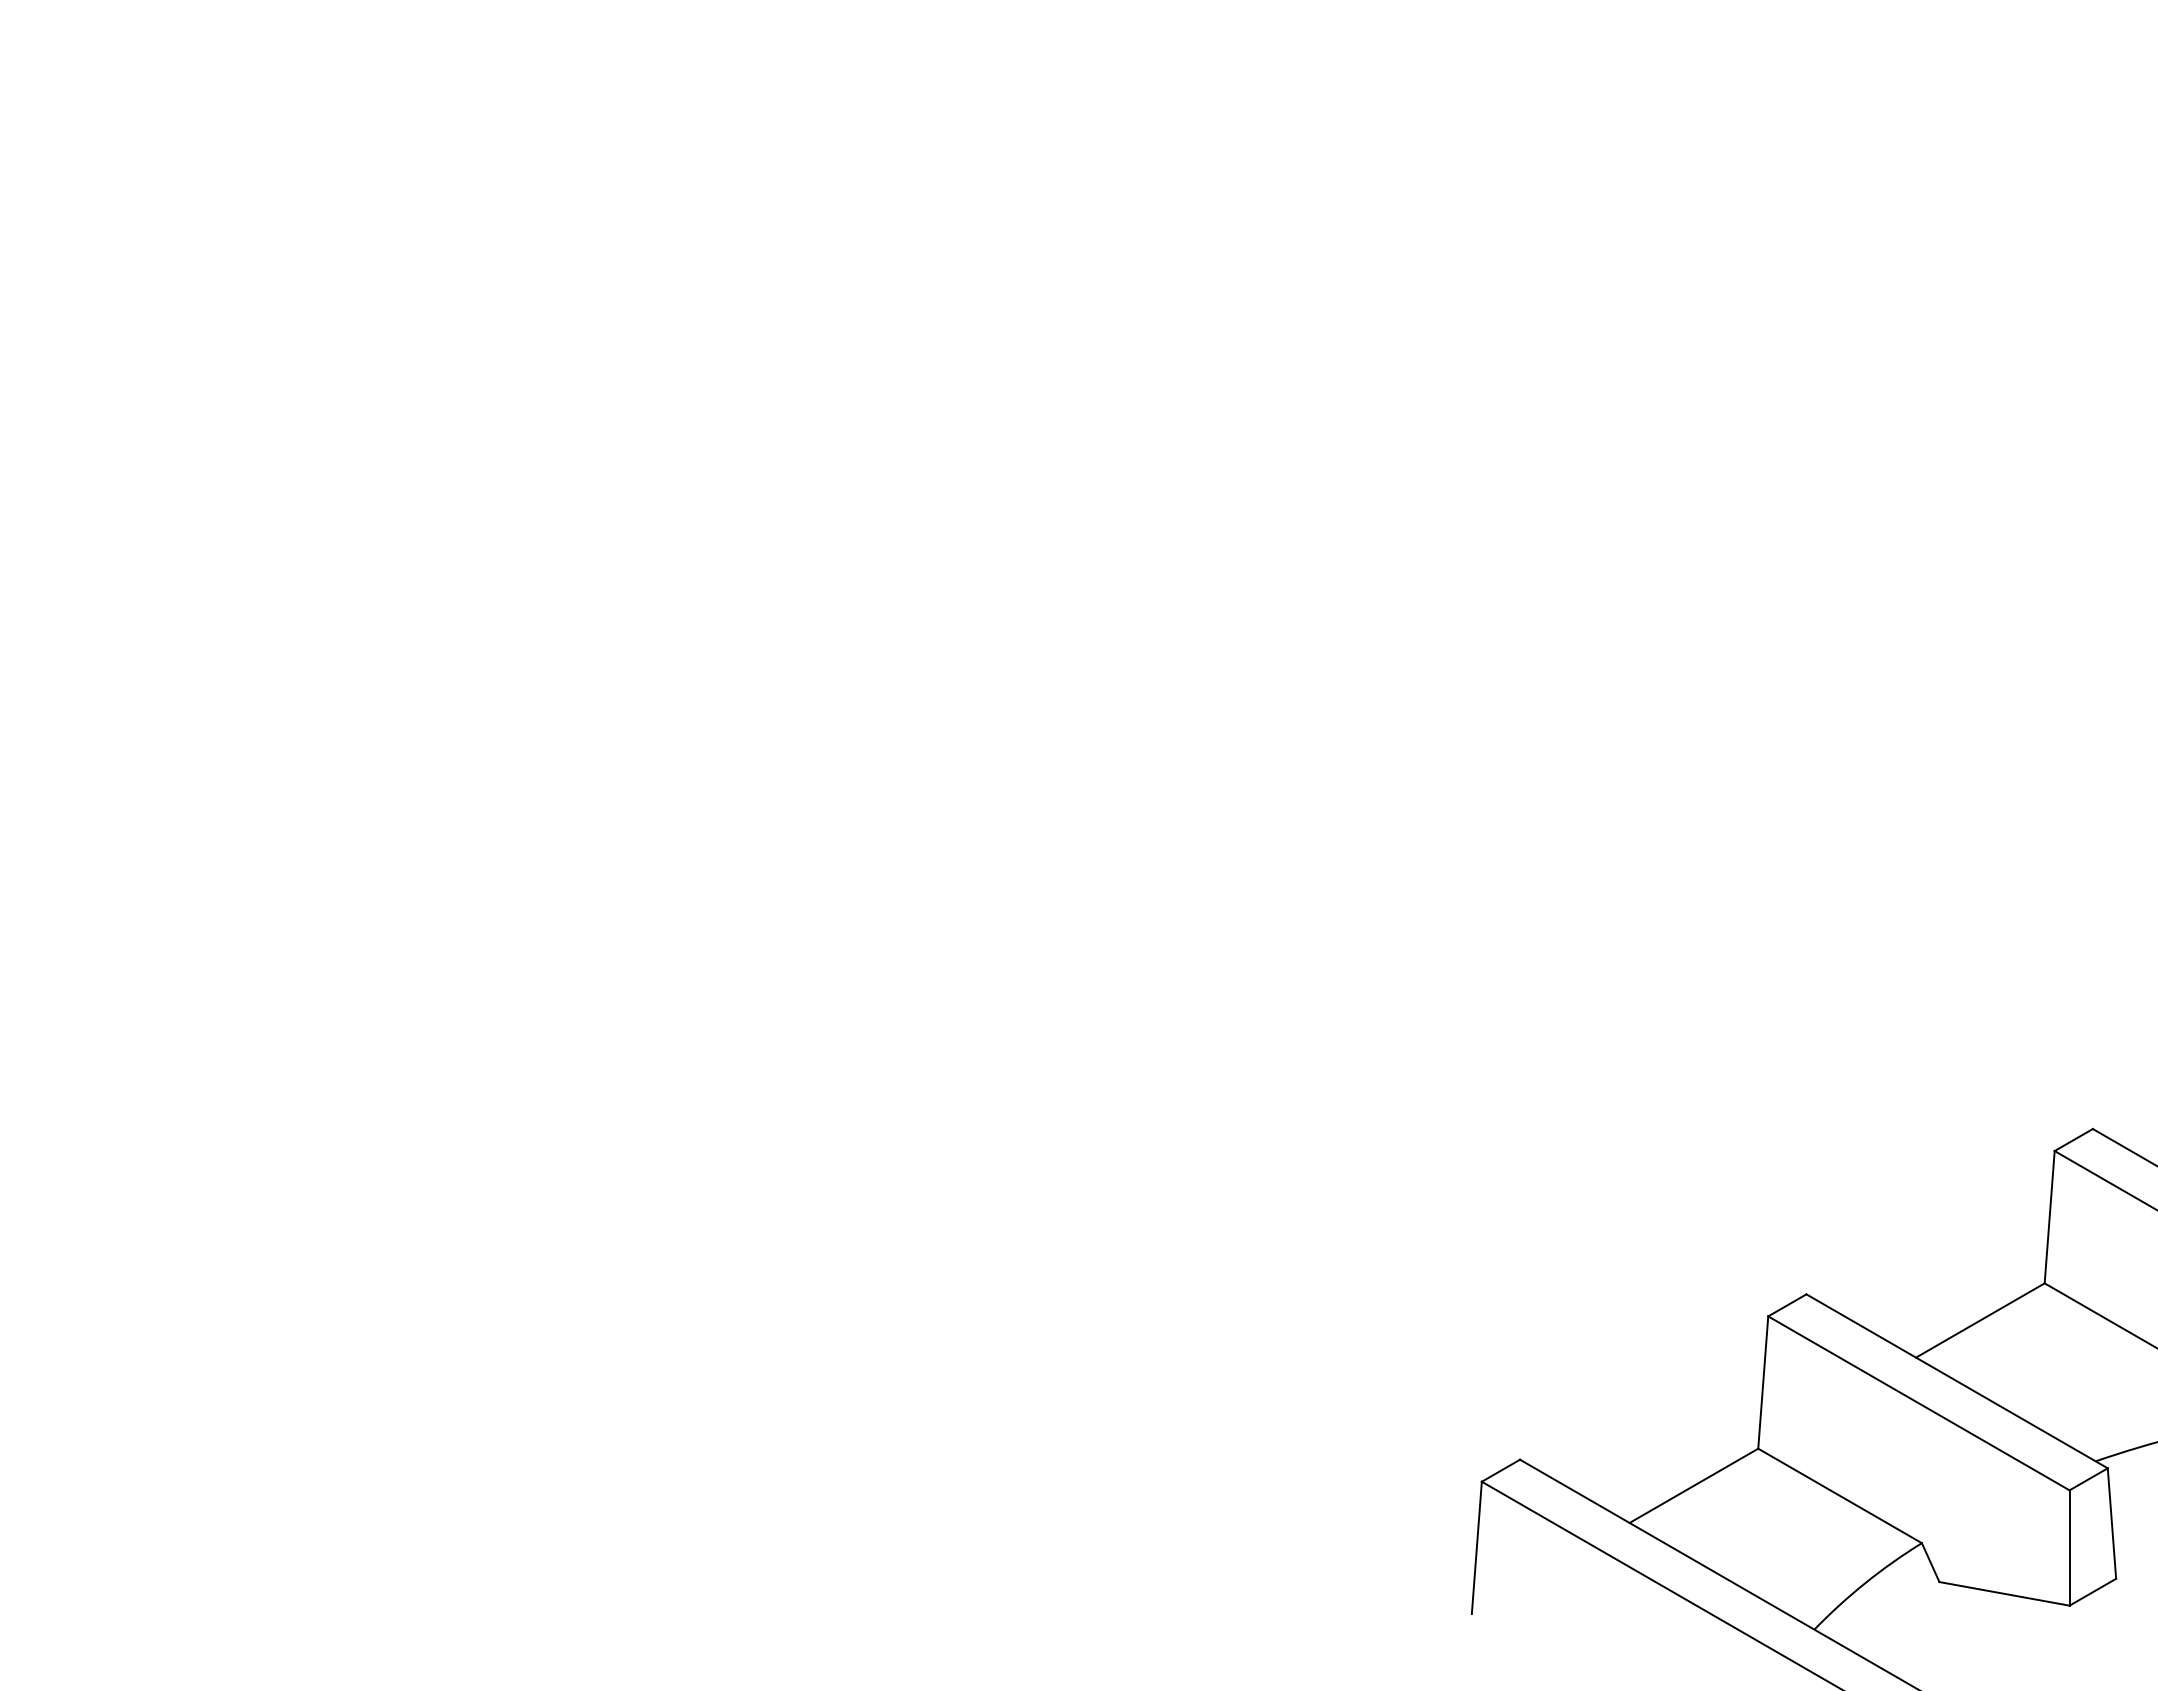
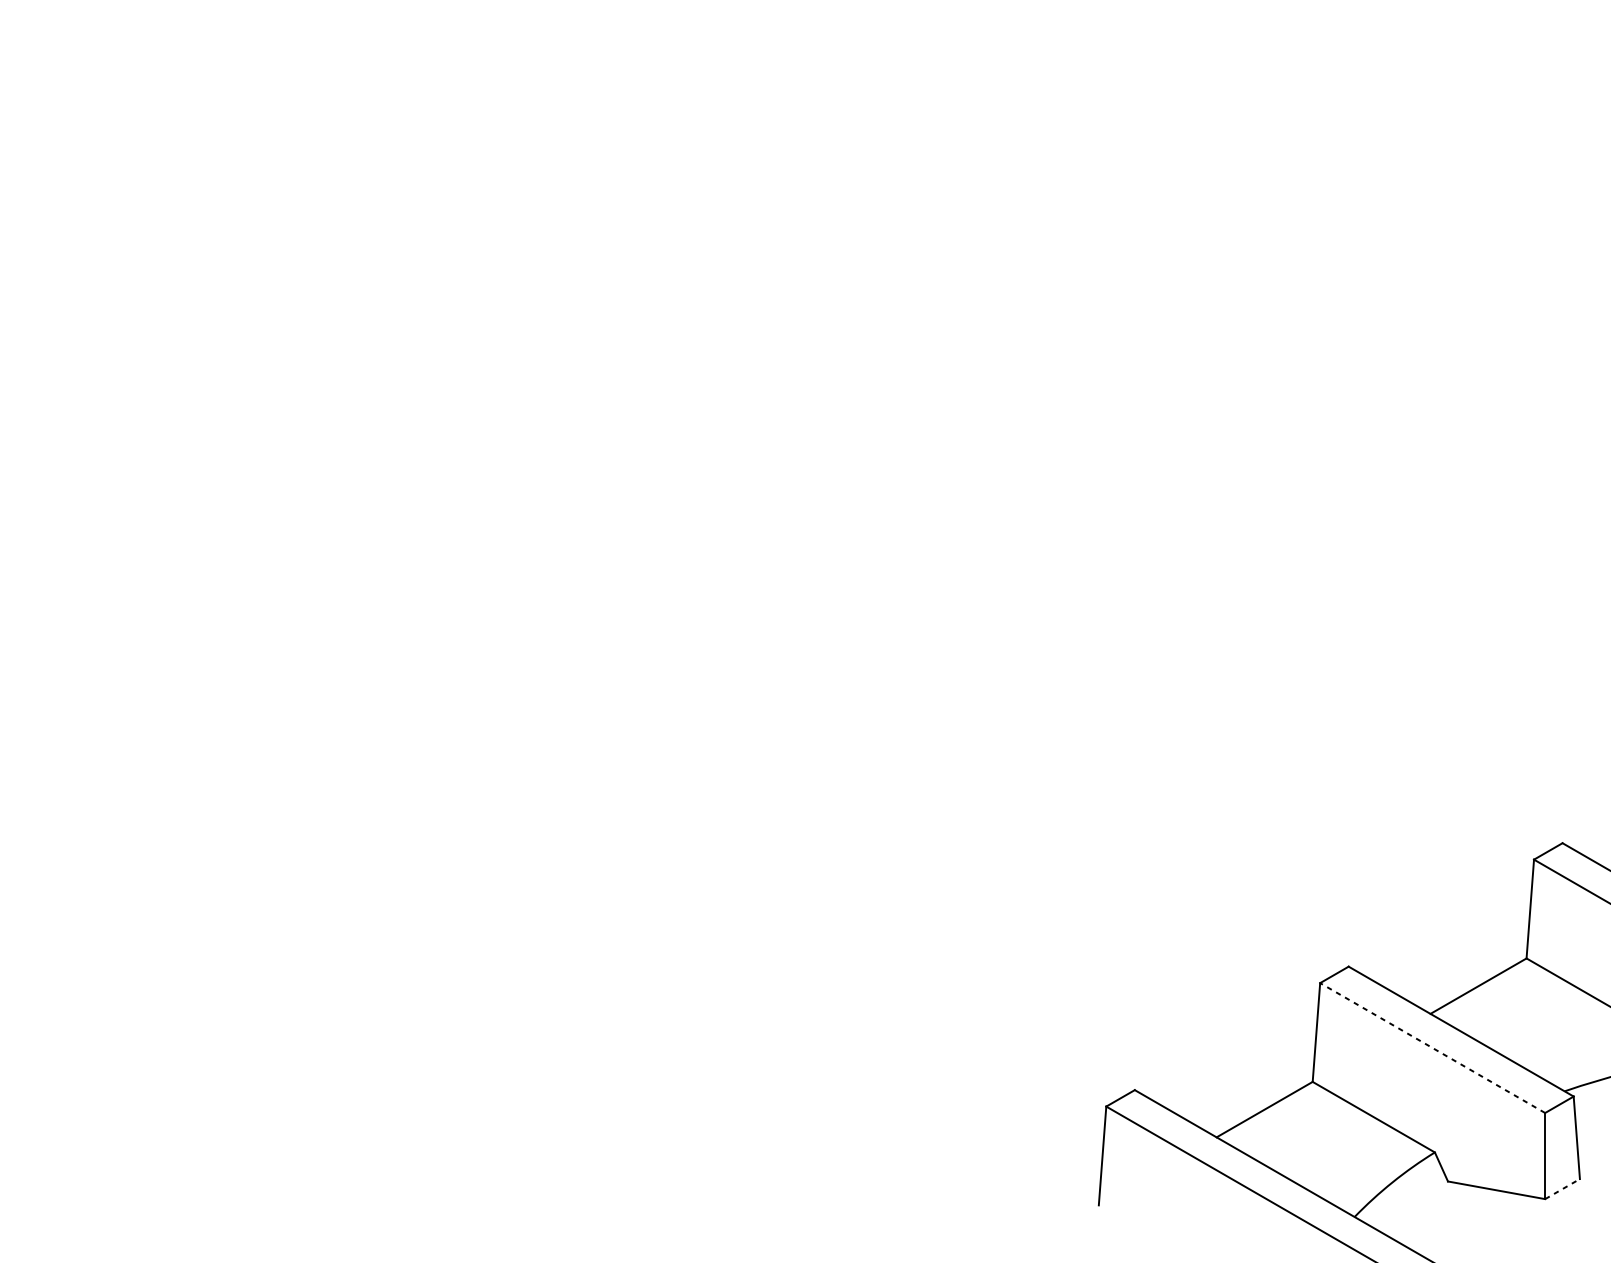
line: (1918, 1403) -> (1432, 1048), solid -> dashed
line: (2092, 1592) -> (1562, 1189), solid -> dashed

